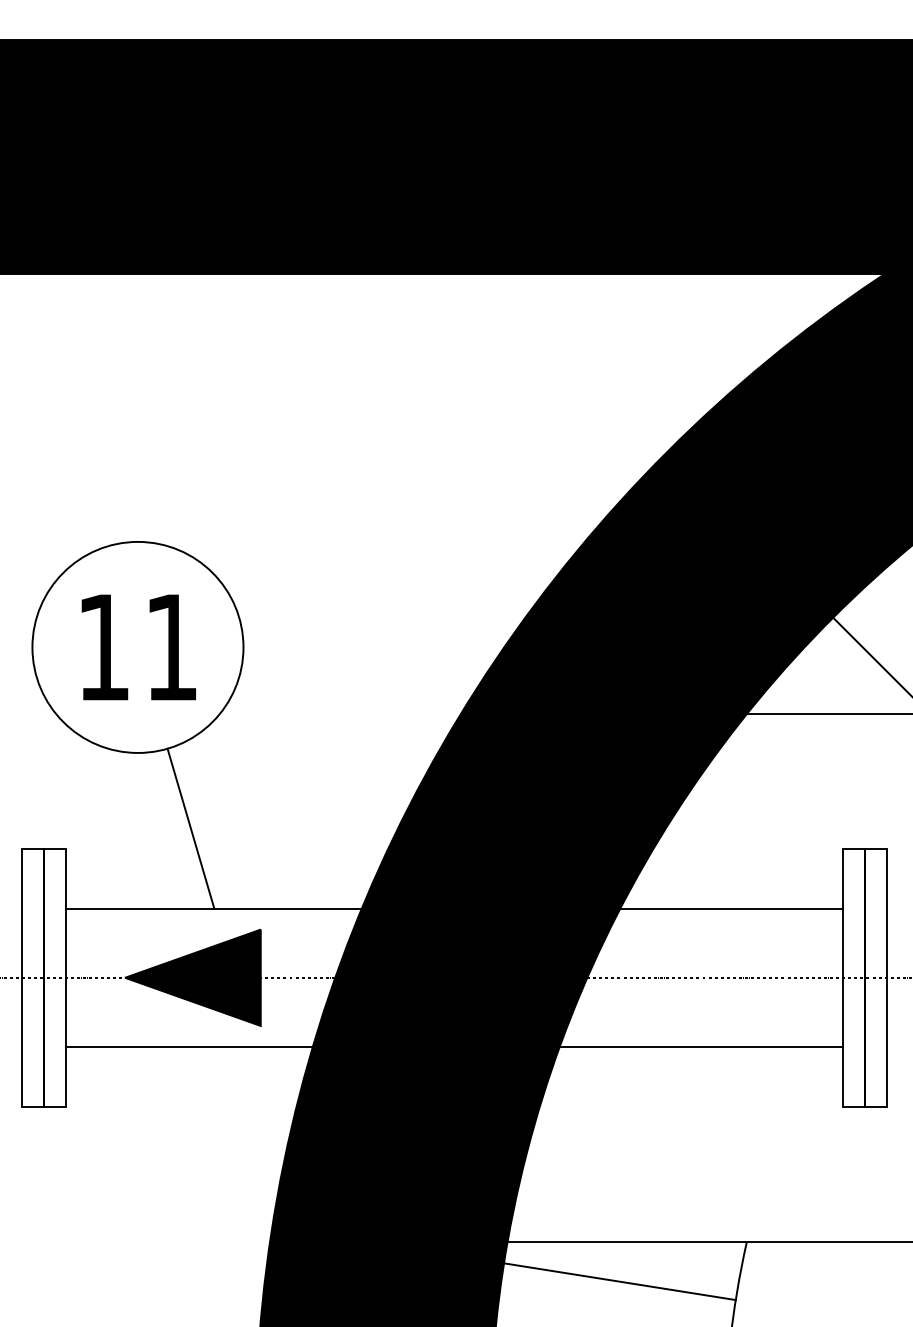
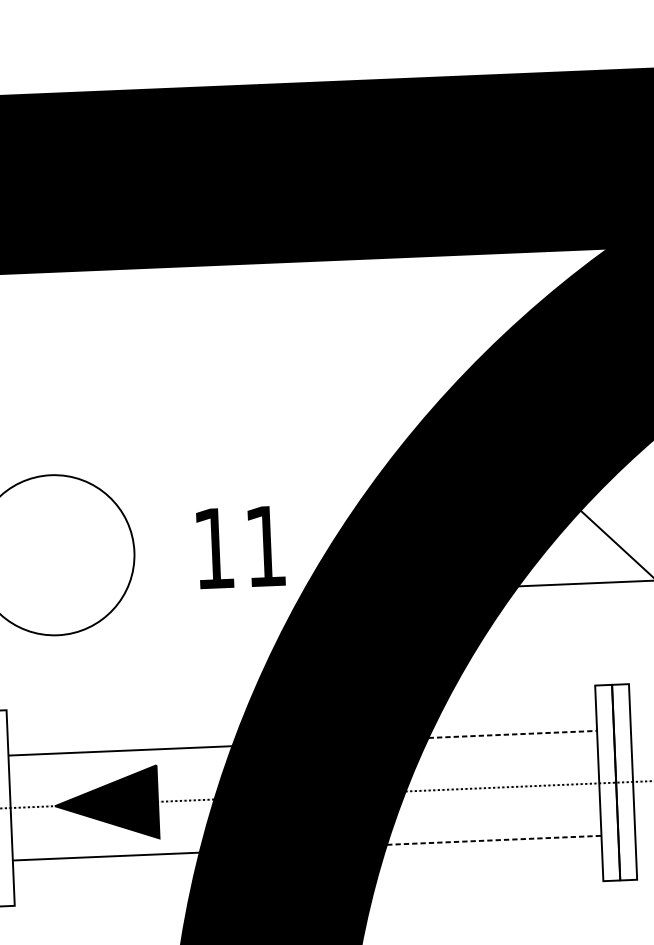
text: (138, 647) -> (240, 547), moved
line: (190, 828) -> (99, 690), removed
line: (732, 908) -> (513, 734), solid -> dashed
line: (701, 1046) -> (494, 839), solid -> dashed

